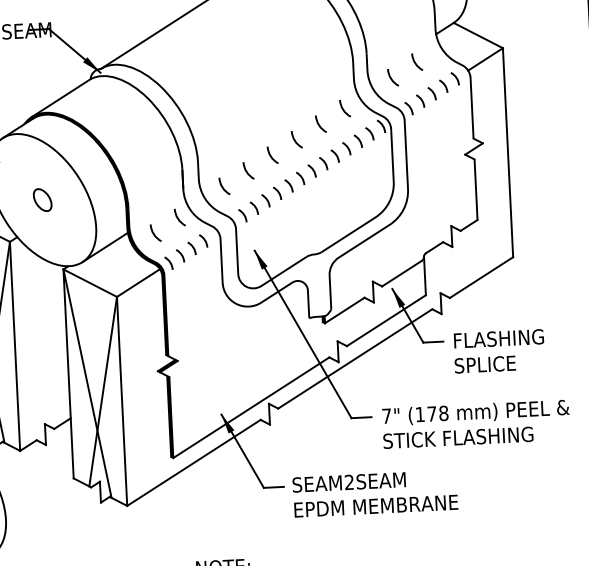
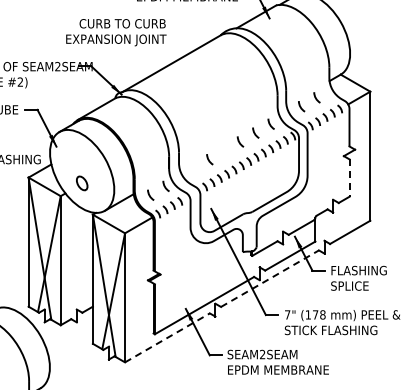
curve: (271, 154) -> (224, 150), removed
curve: (224, 186) -> (194, 168), removed
line: (476, 190) -> (349, 178), solid -> dashed
part: (43, 200) -> (82, 183), moved
line: (354, 358) -> (269, 278), solid -> dashed
line: (193, 462) -> (167, 337), solid -> dashed

